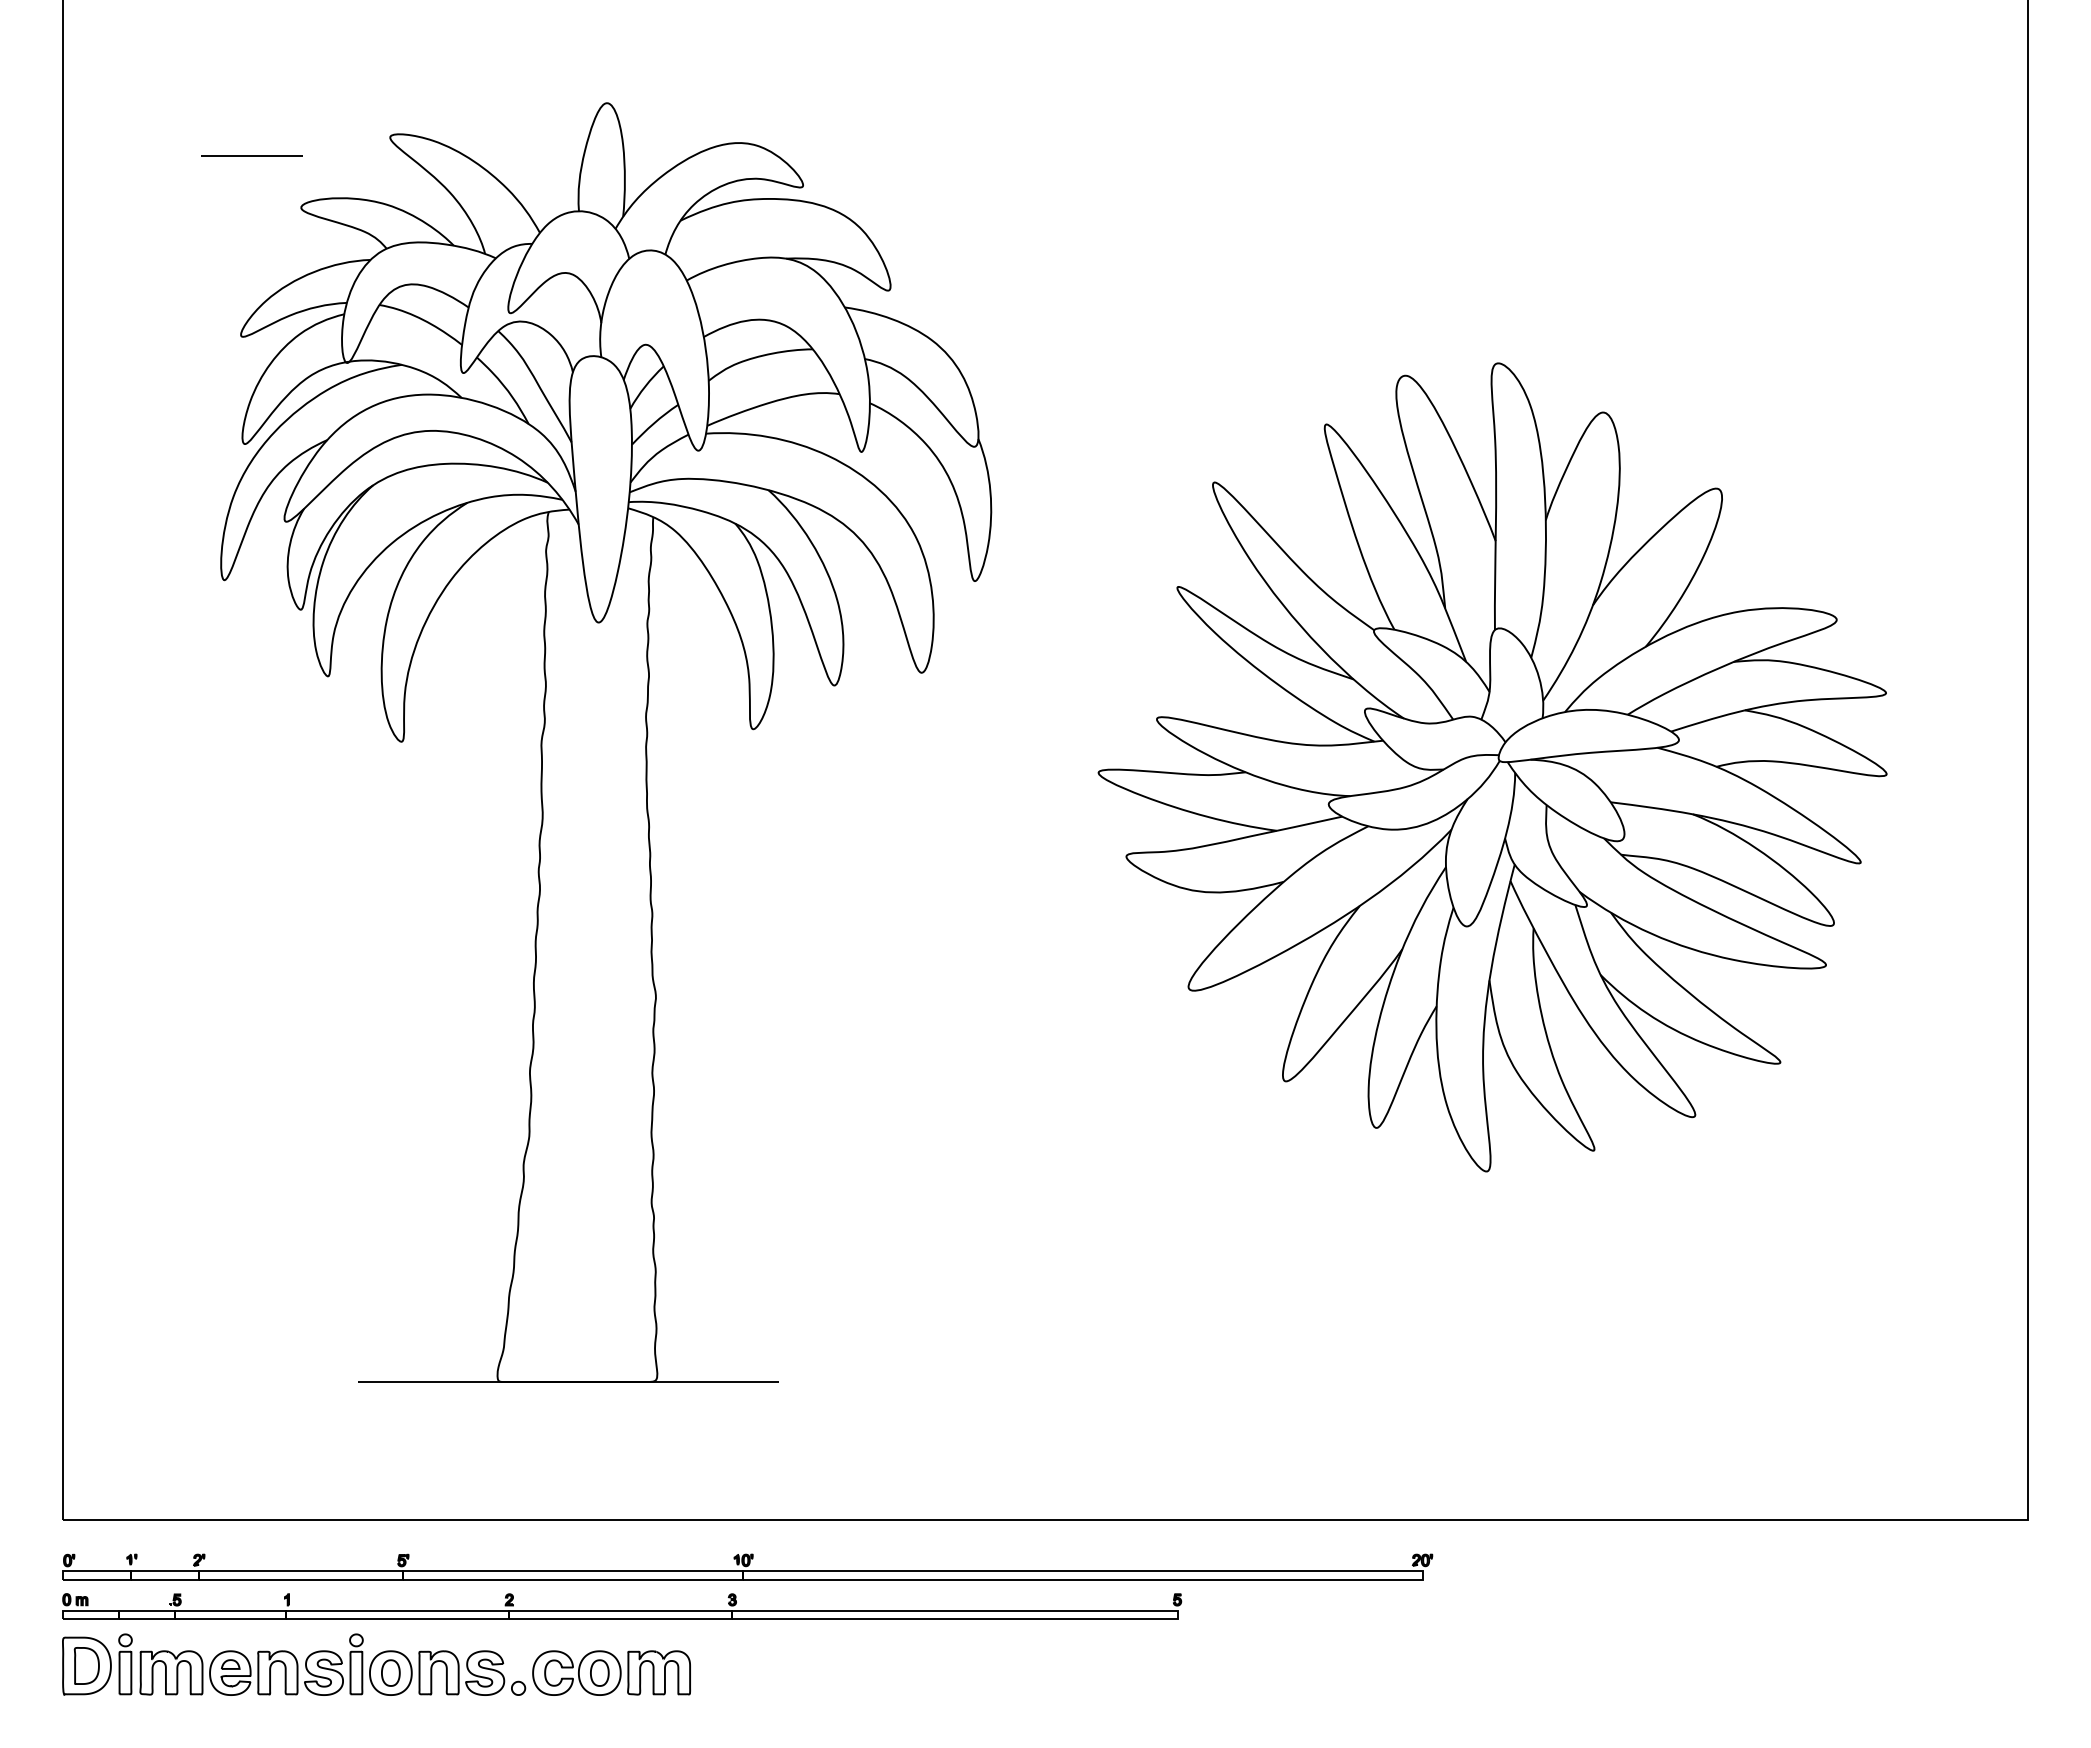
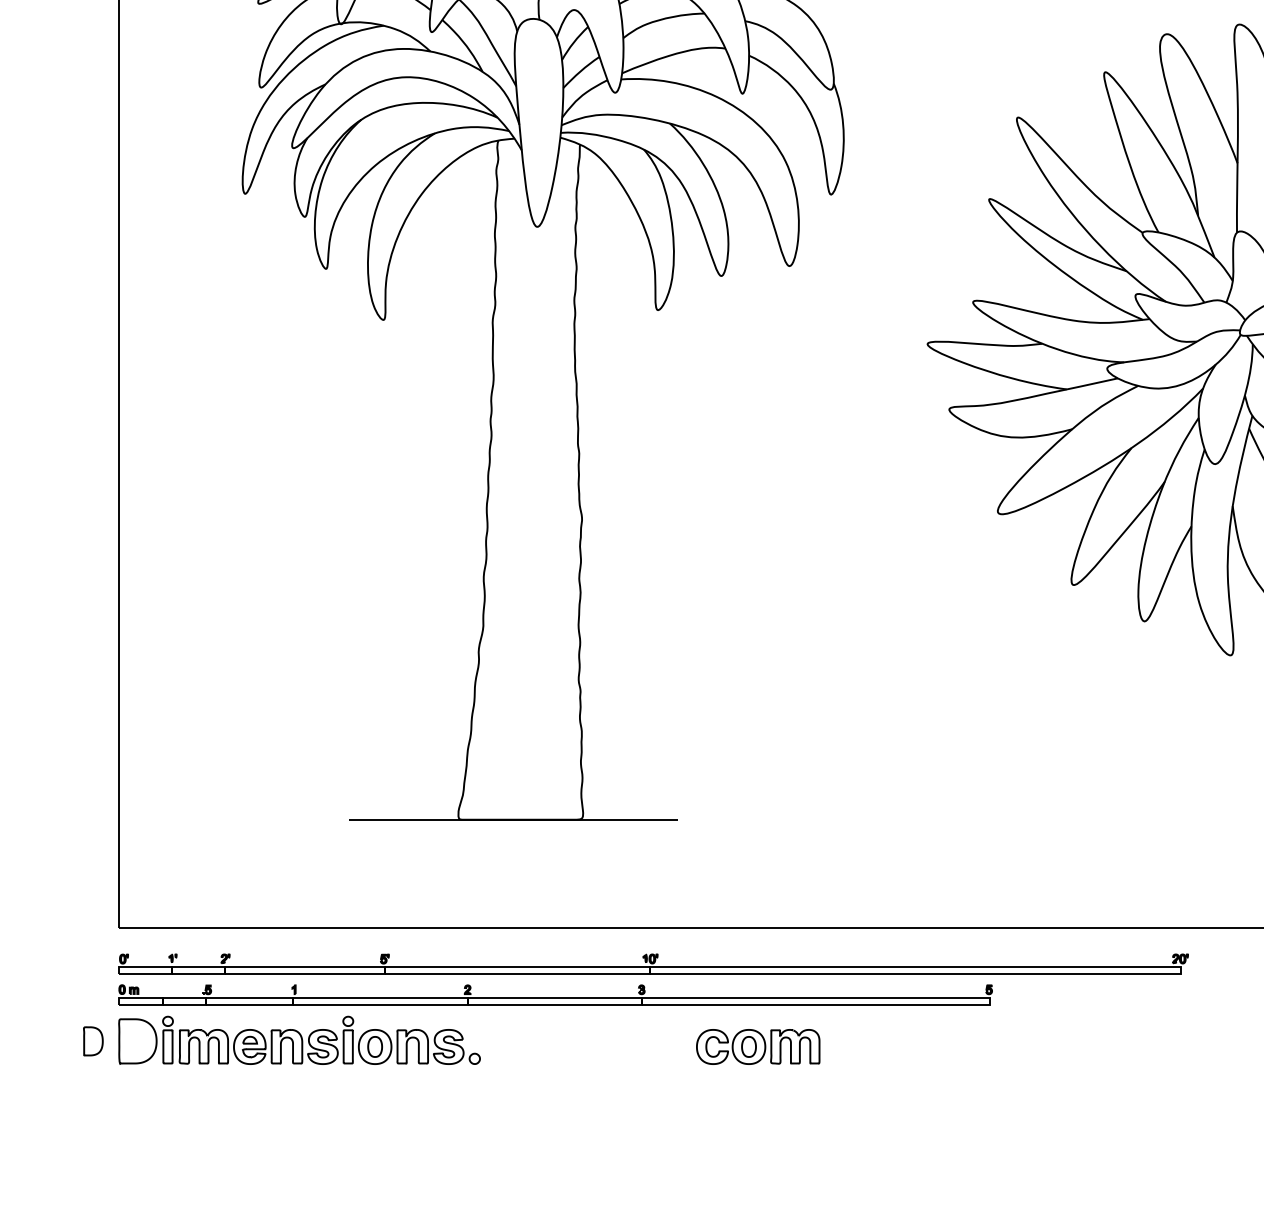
part: (86, 1665) -> (93, 1041), moved
part: (611, 1672) -> (758, 1046), moved

